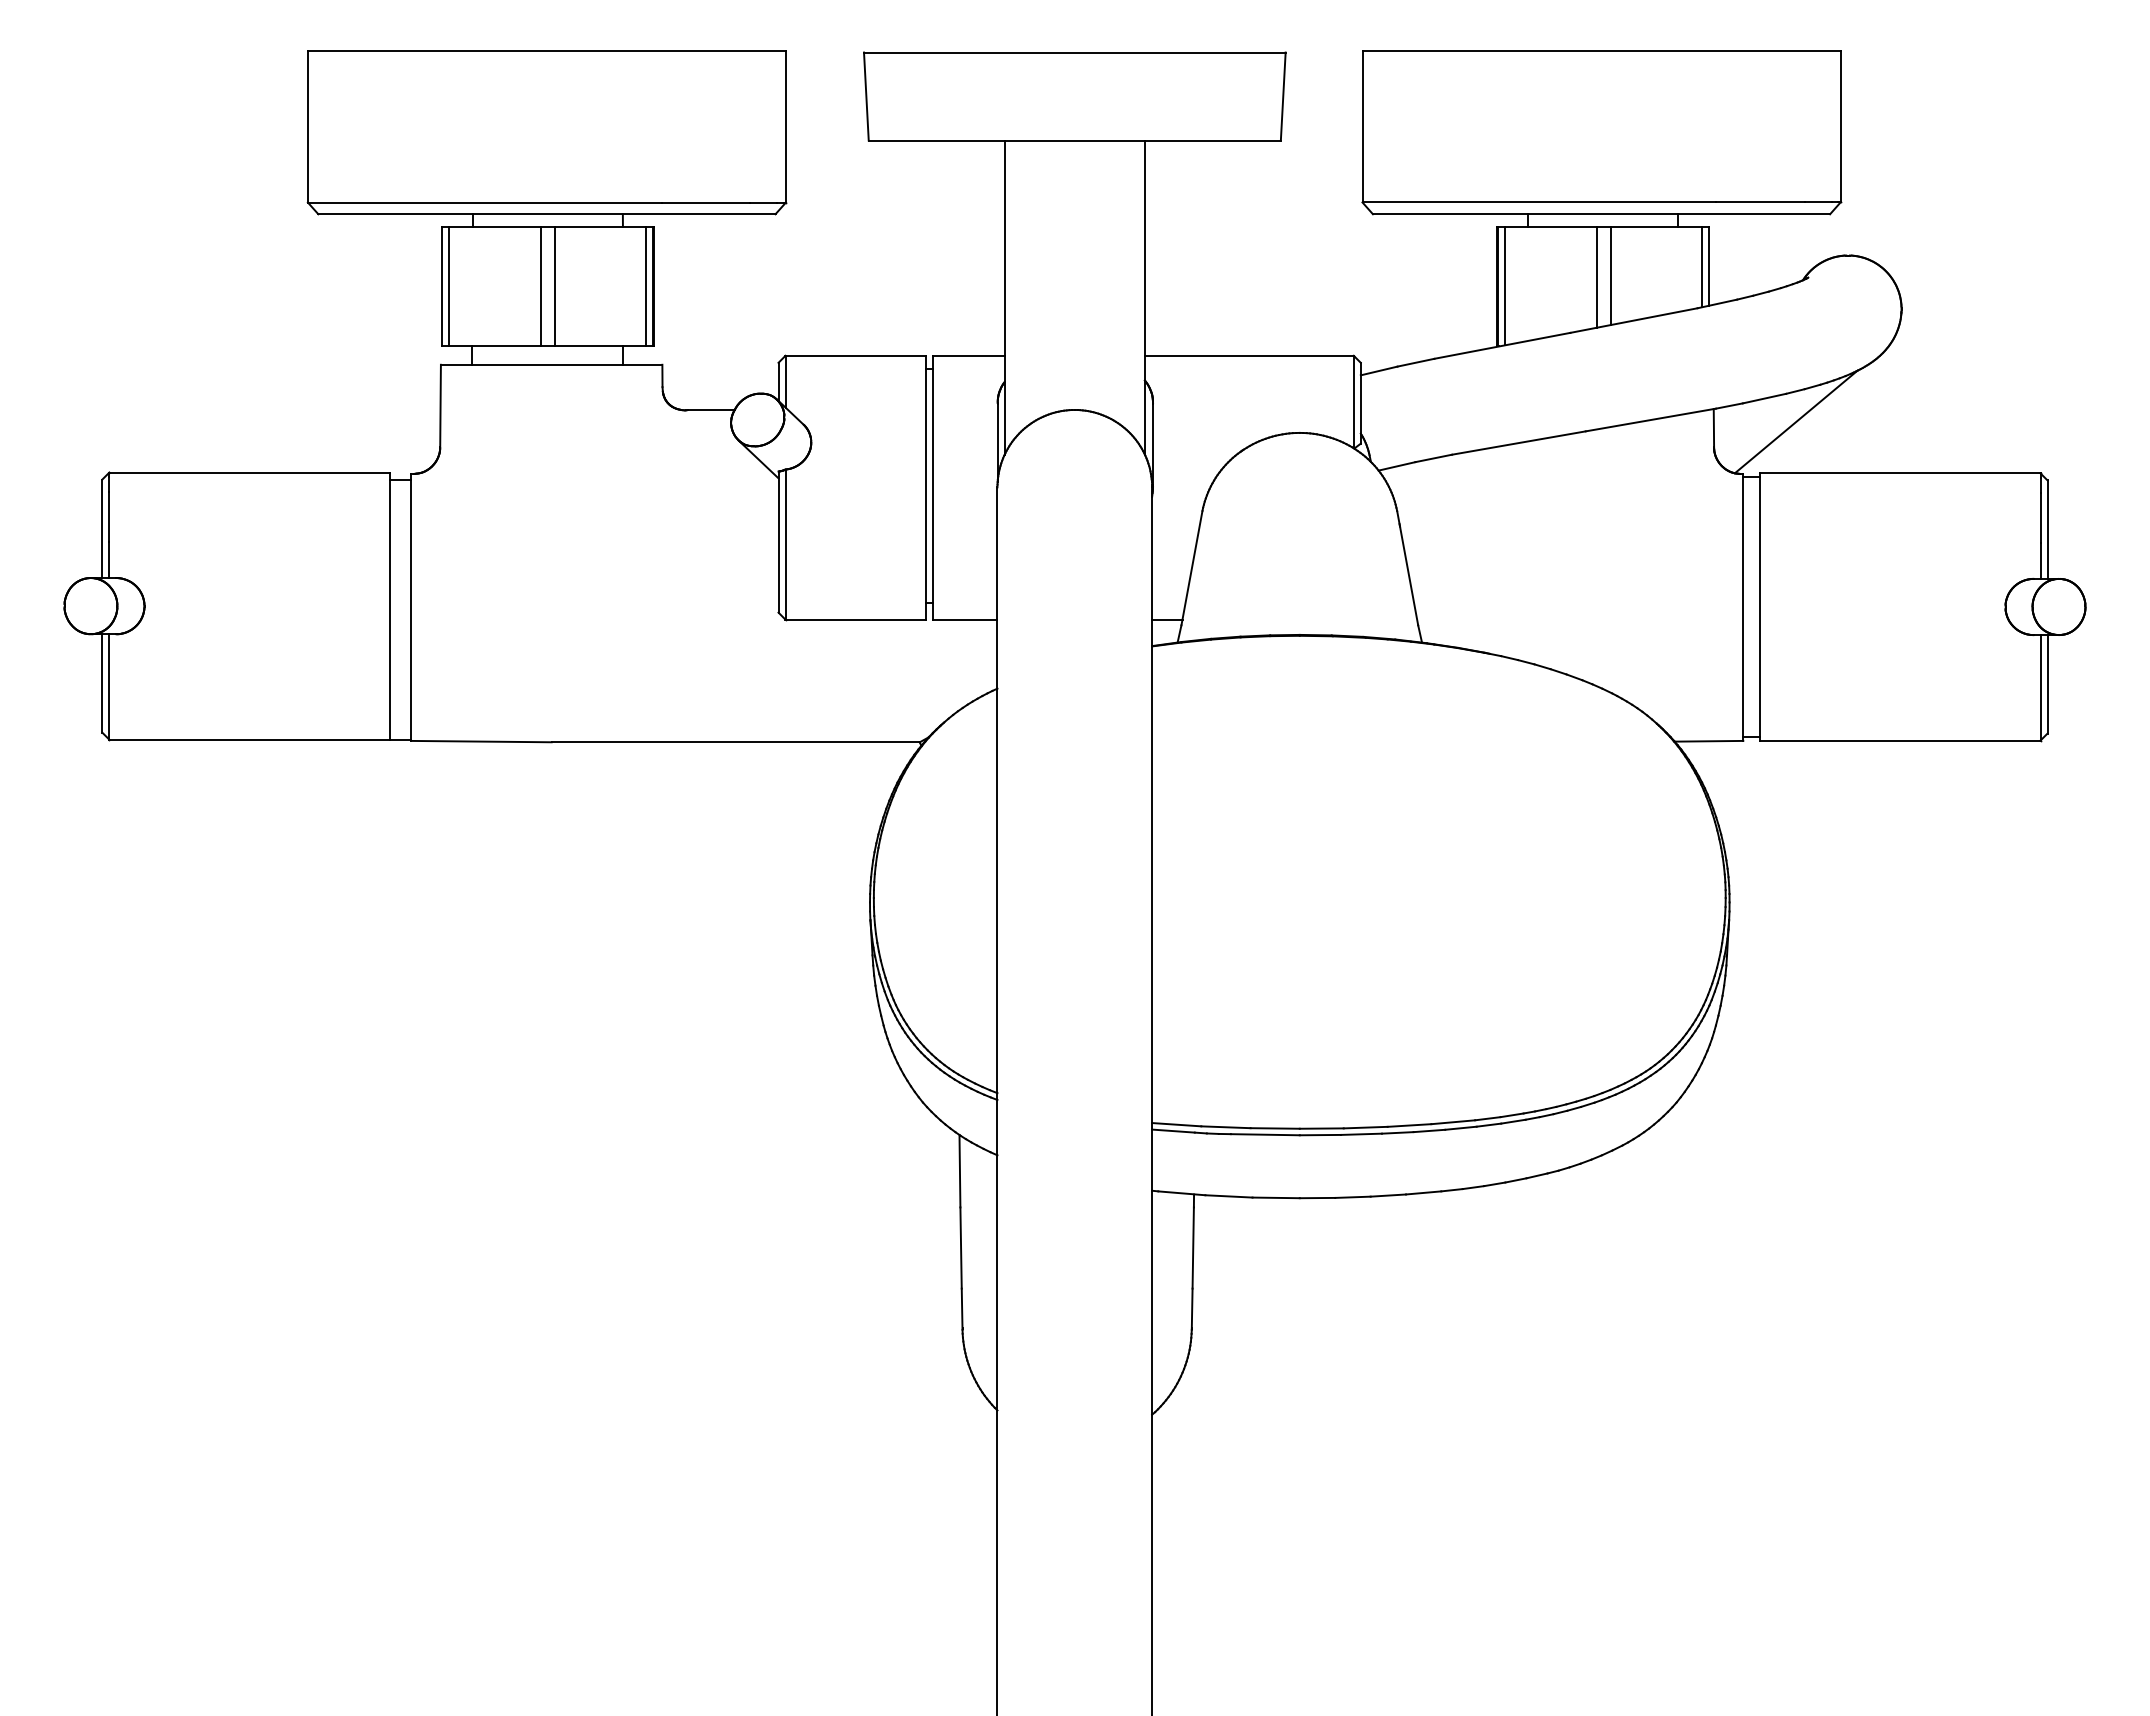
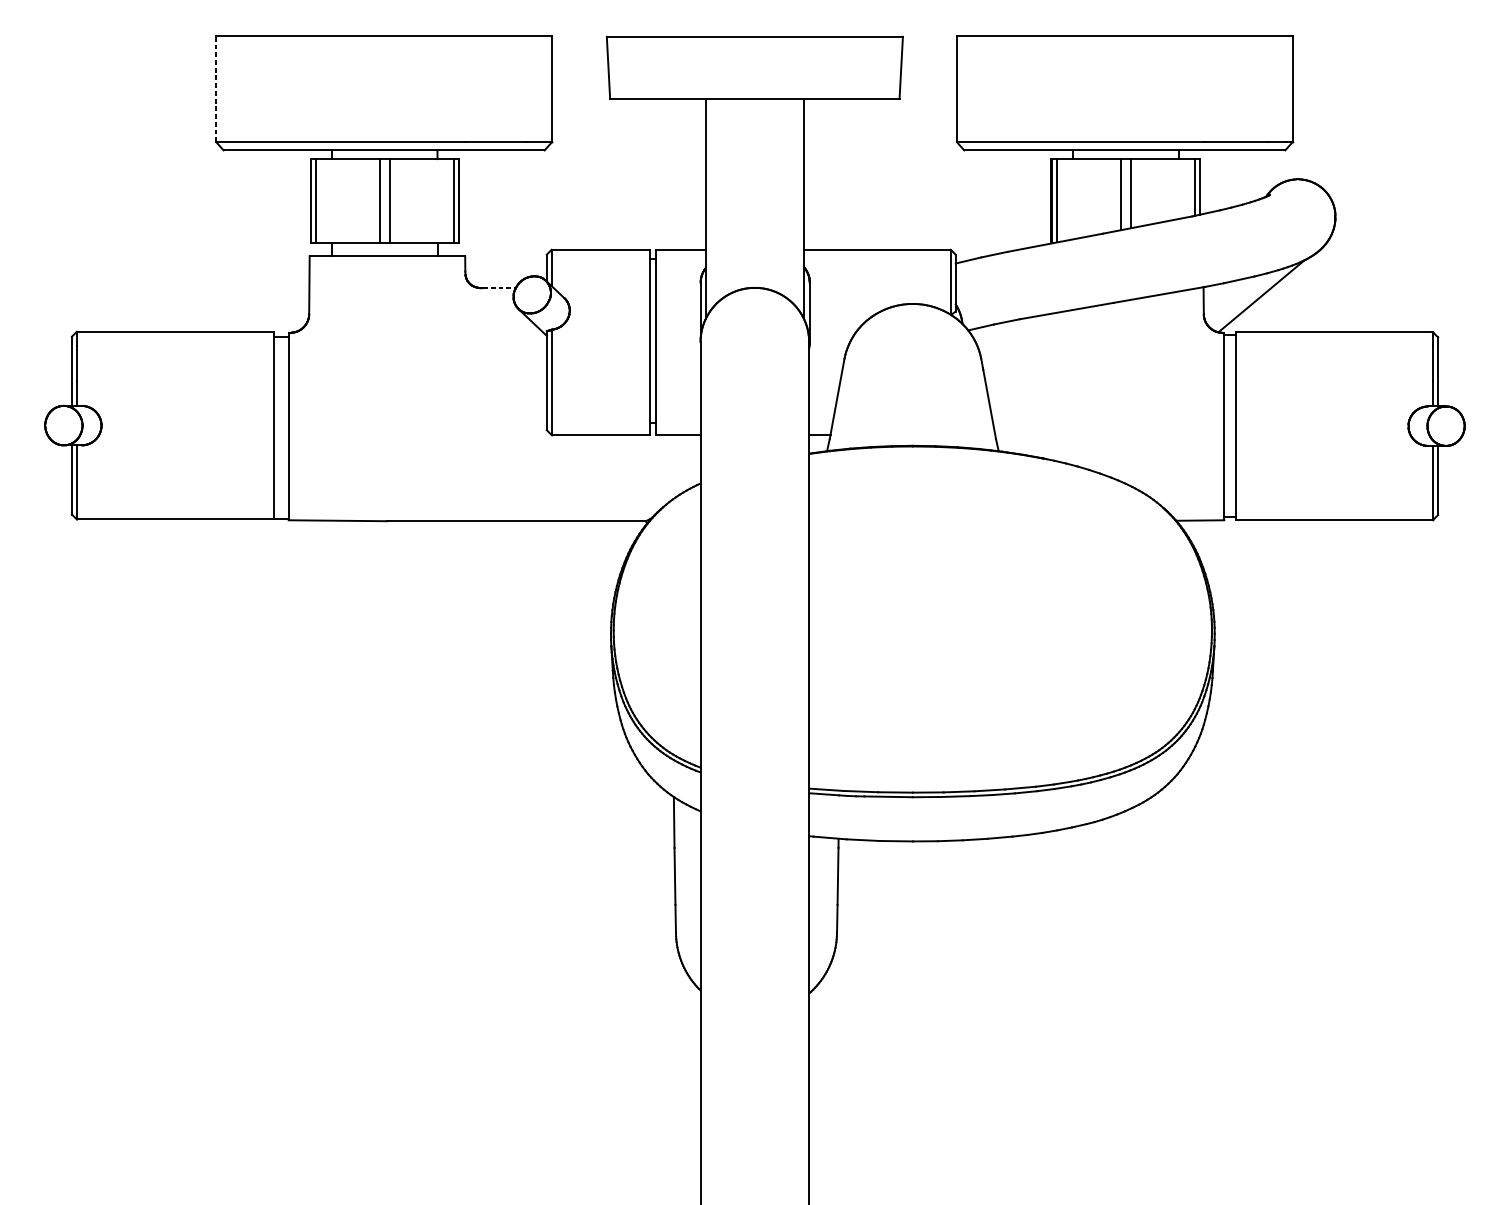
line: (307, 126) -> (215, 88), solid -> dashed
line: (711, 410) -> (499, 288), solid -> dashed

